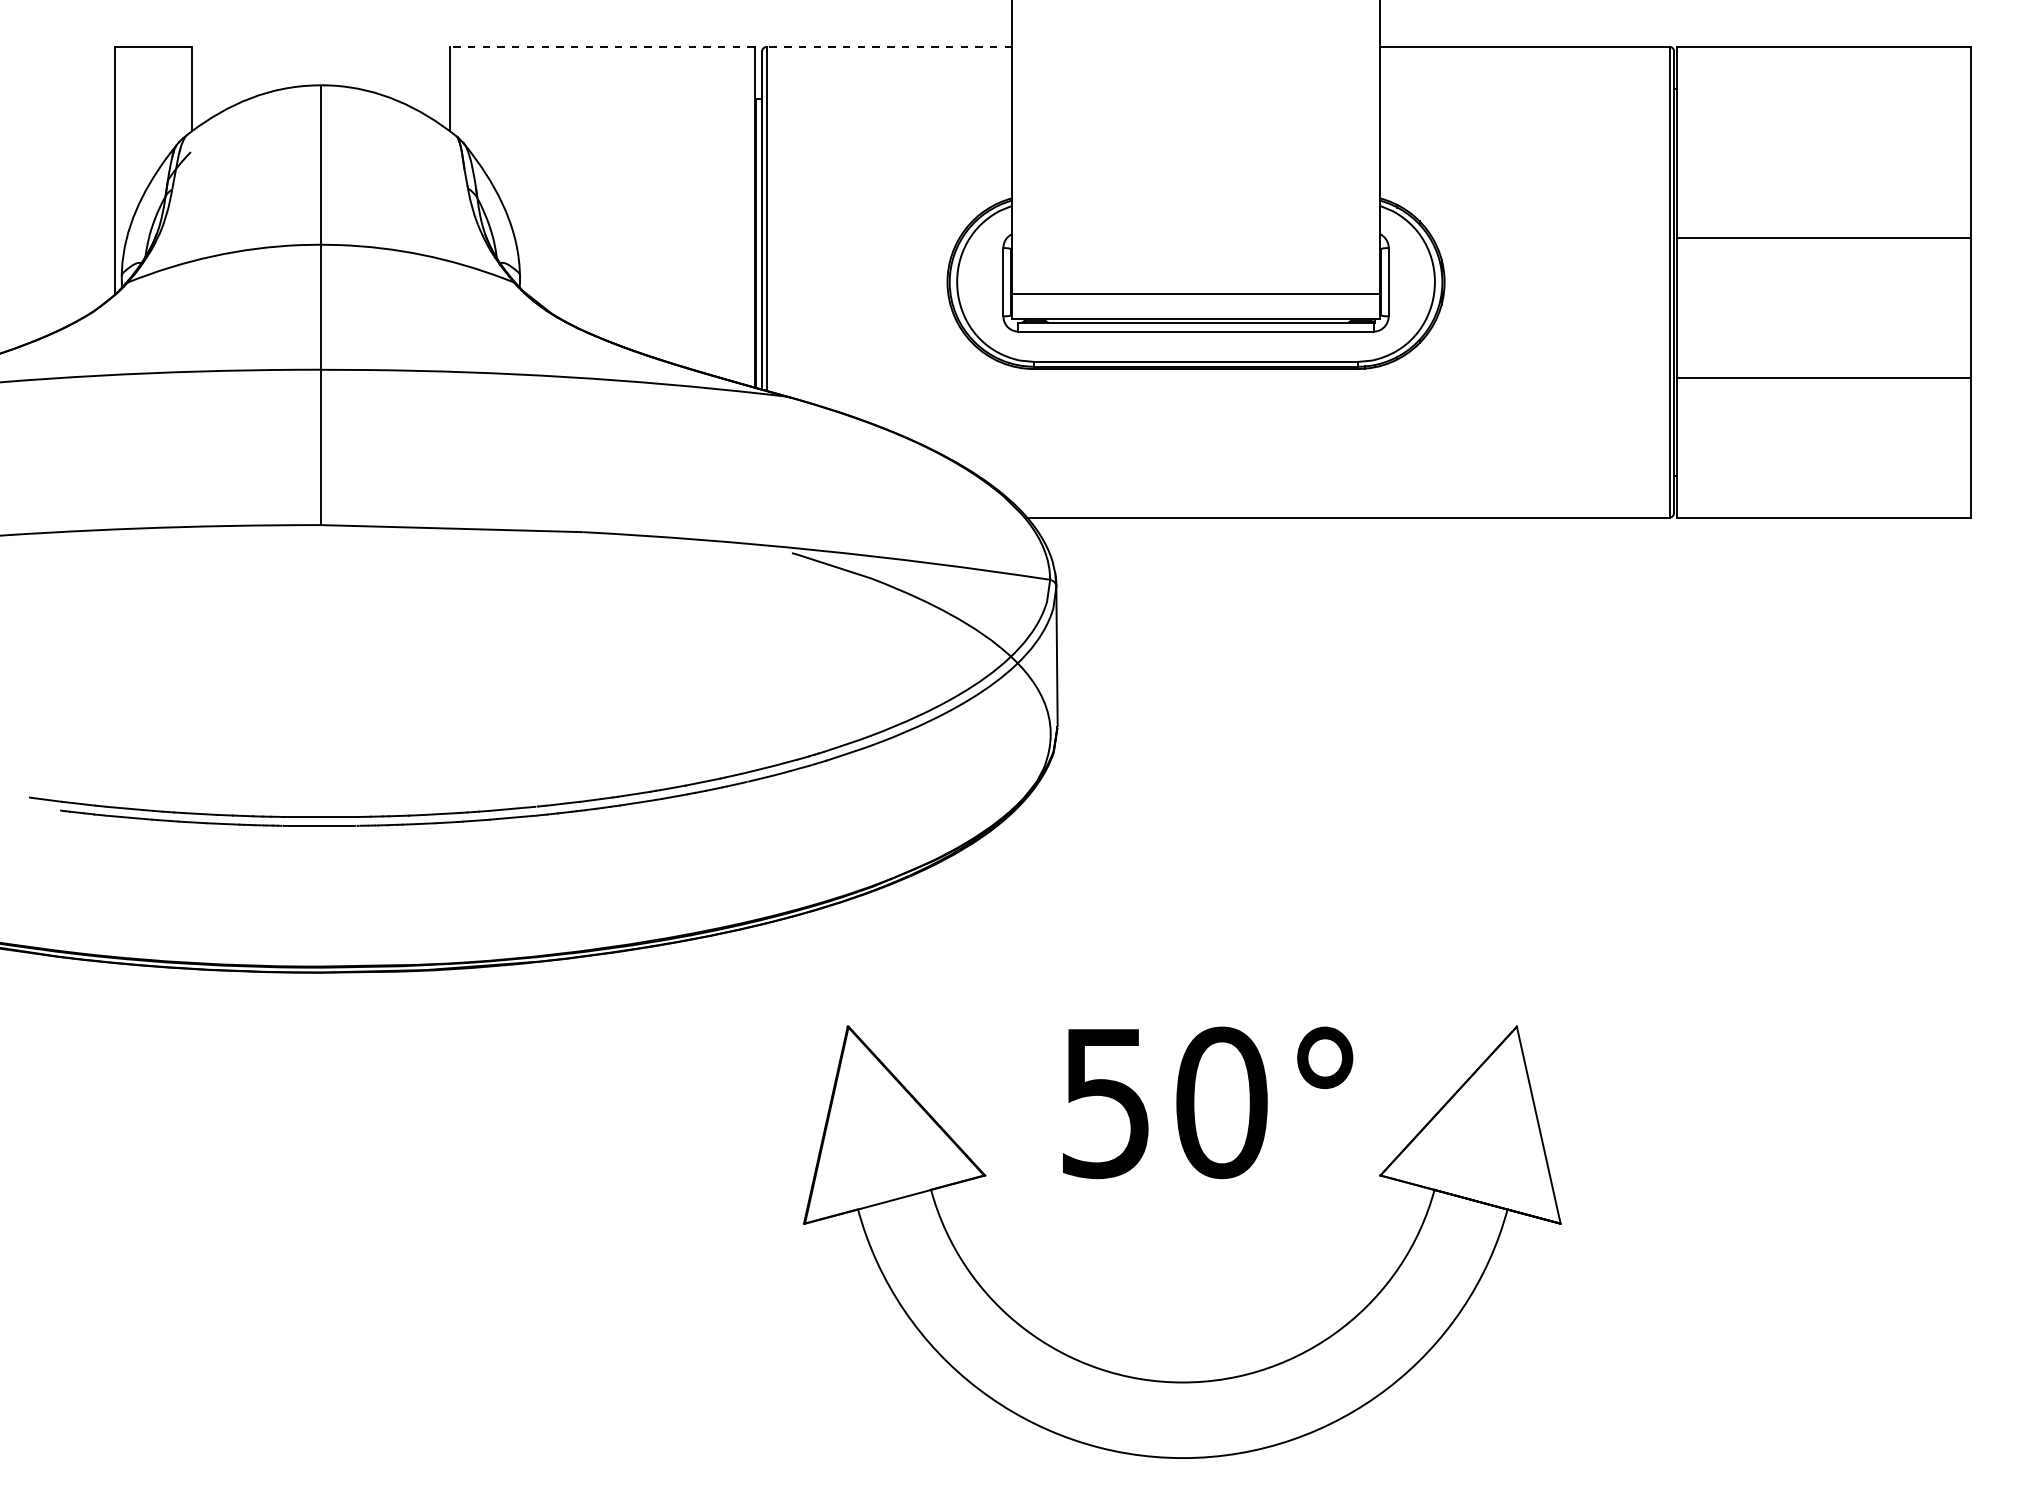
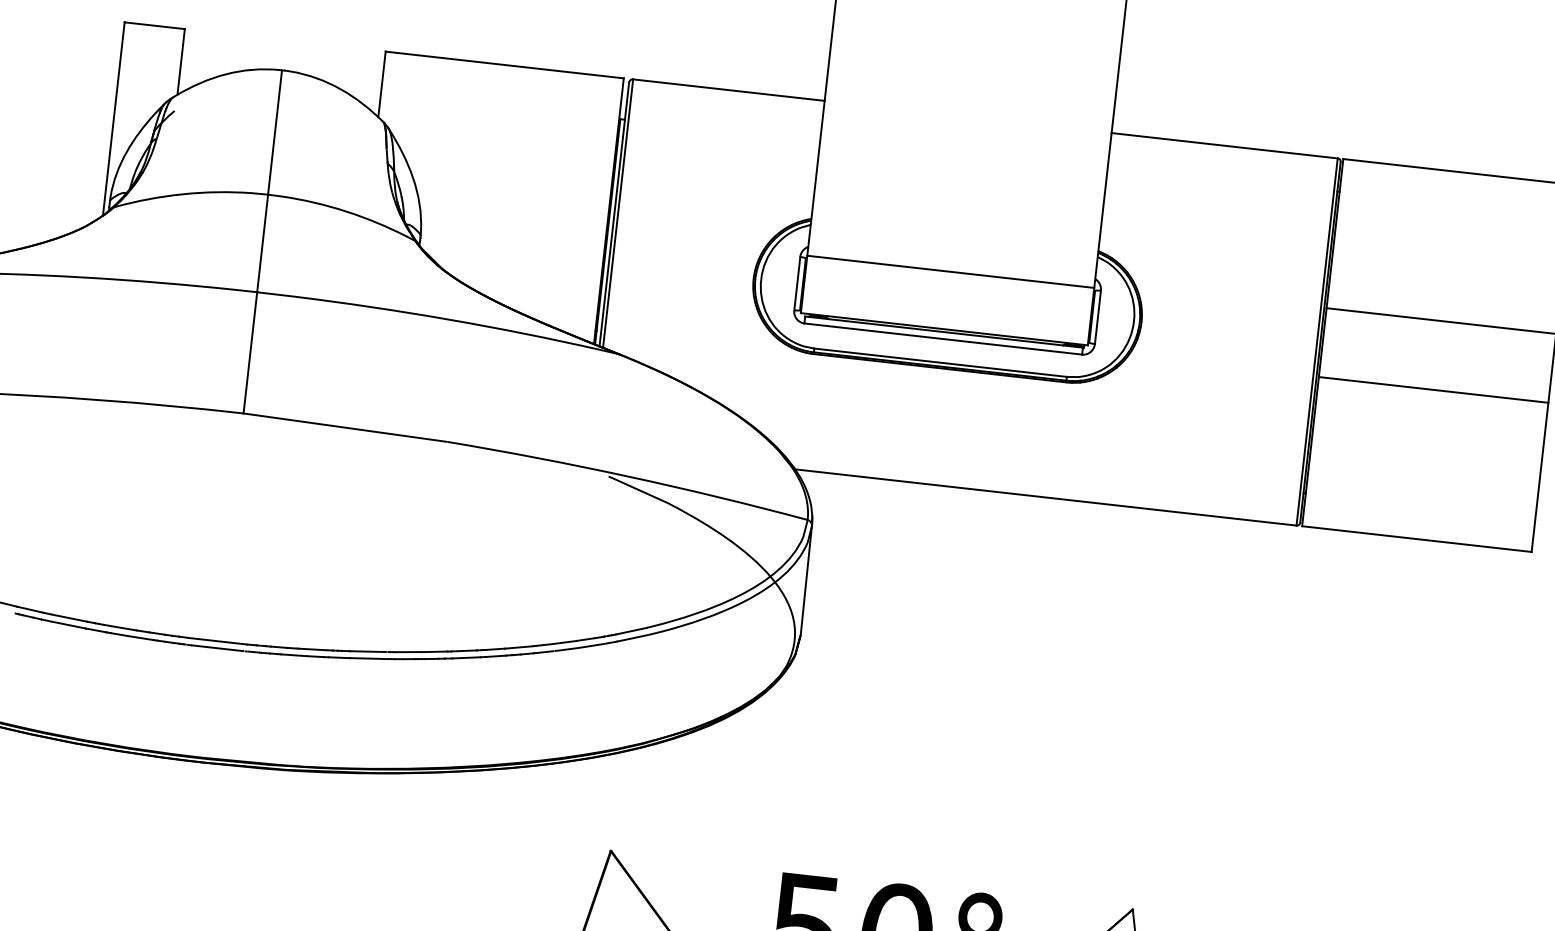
line: (602, 46) -> (505, 64), dashed -> solid
line: (889, 46) -> (729, 89), dashed -> solid
line: (1195, 294) -> (950, 271), moved
line: (1823, 378) -> (1433, 390), moved

